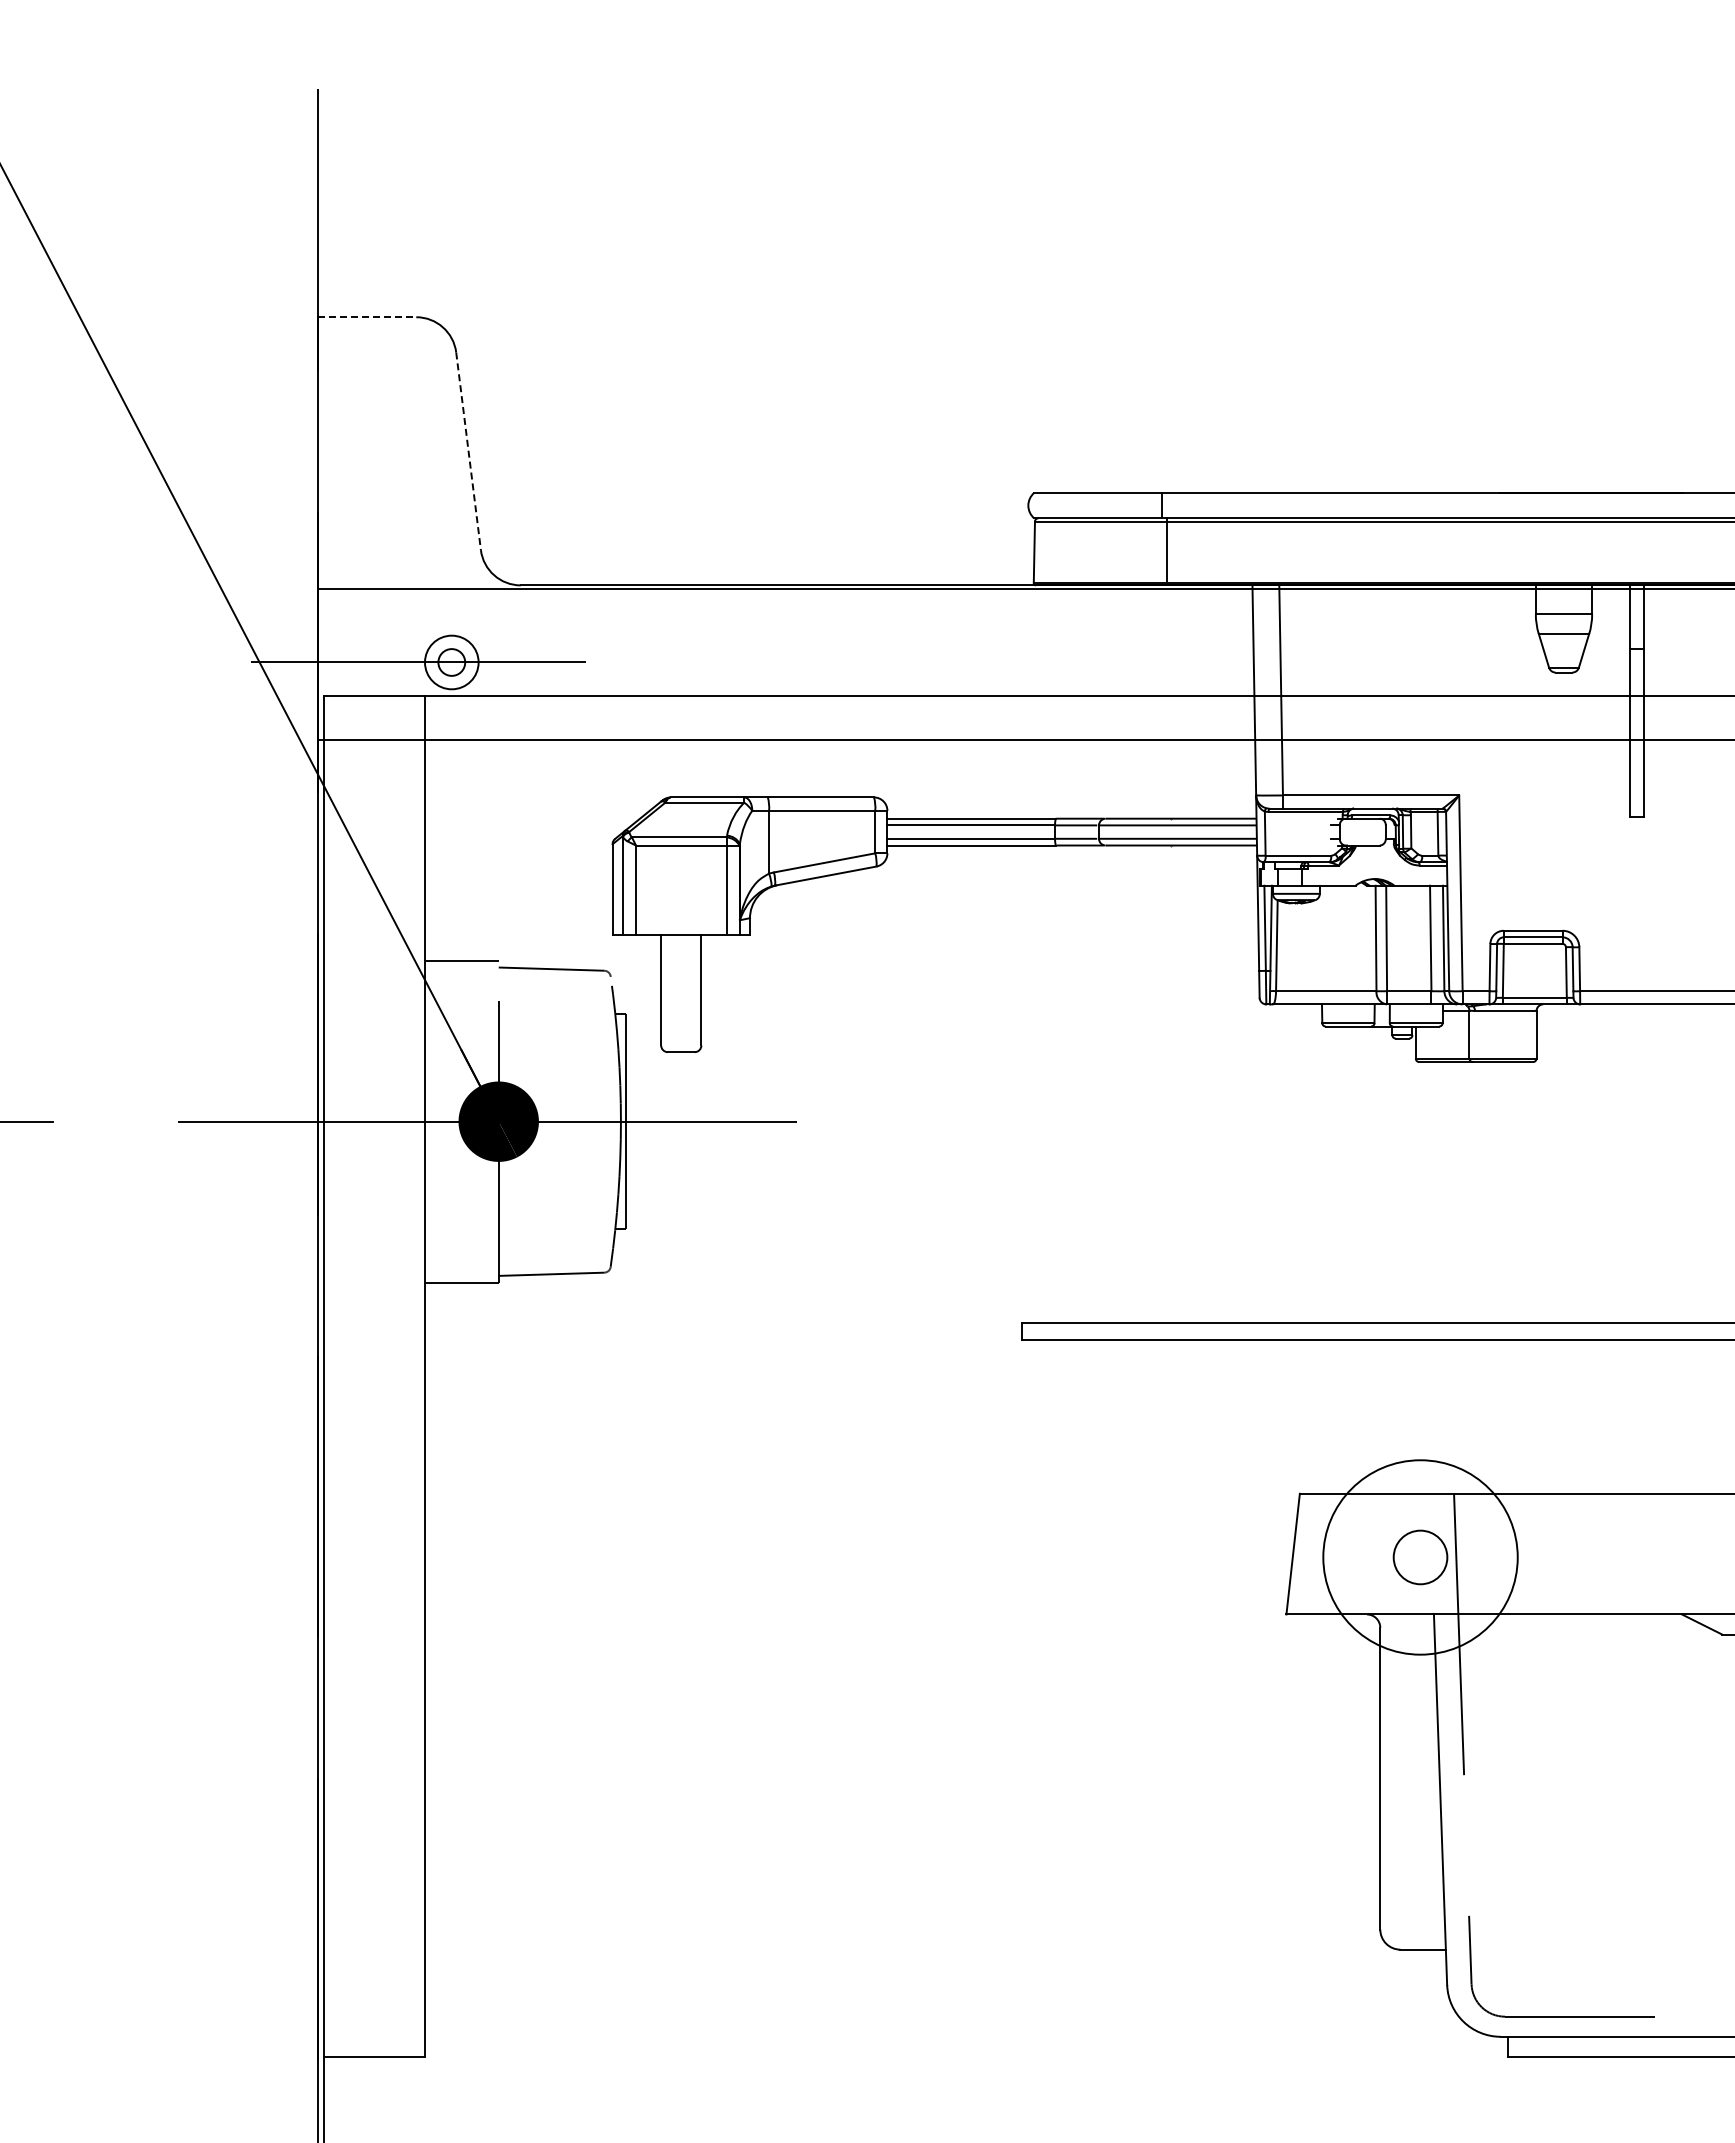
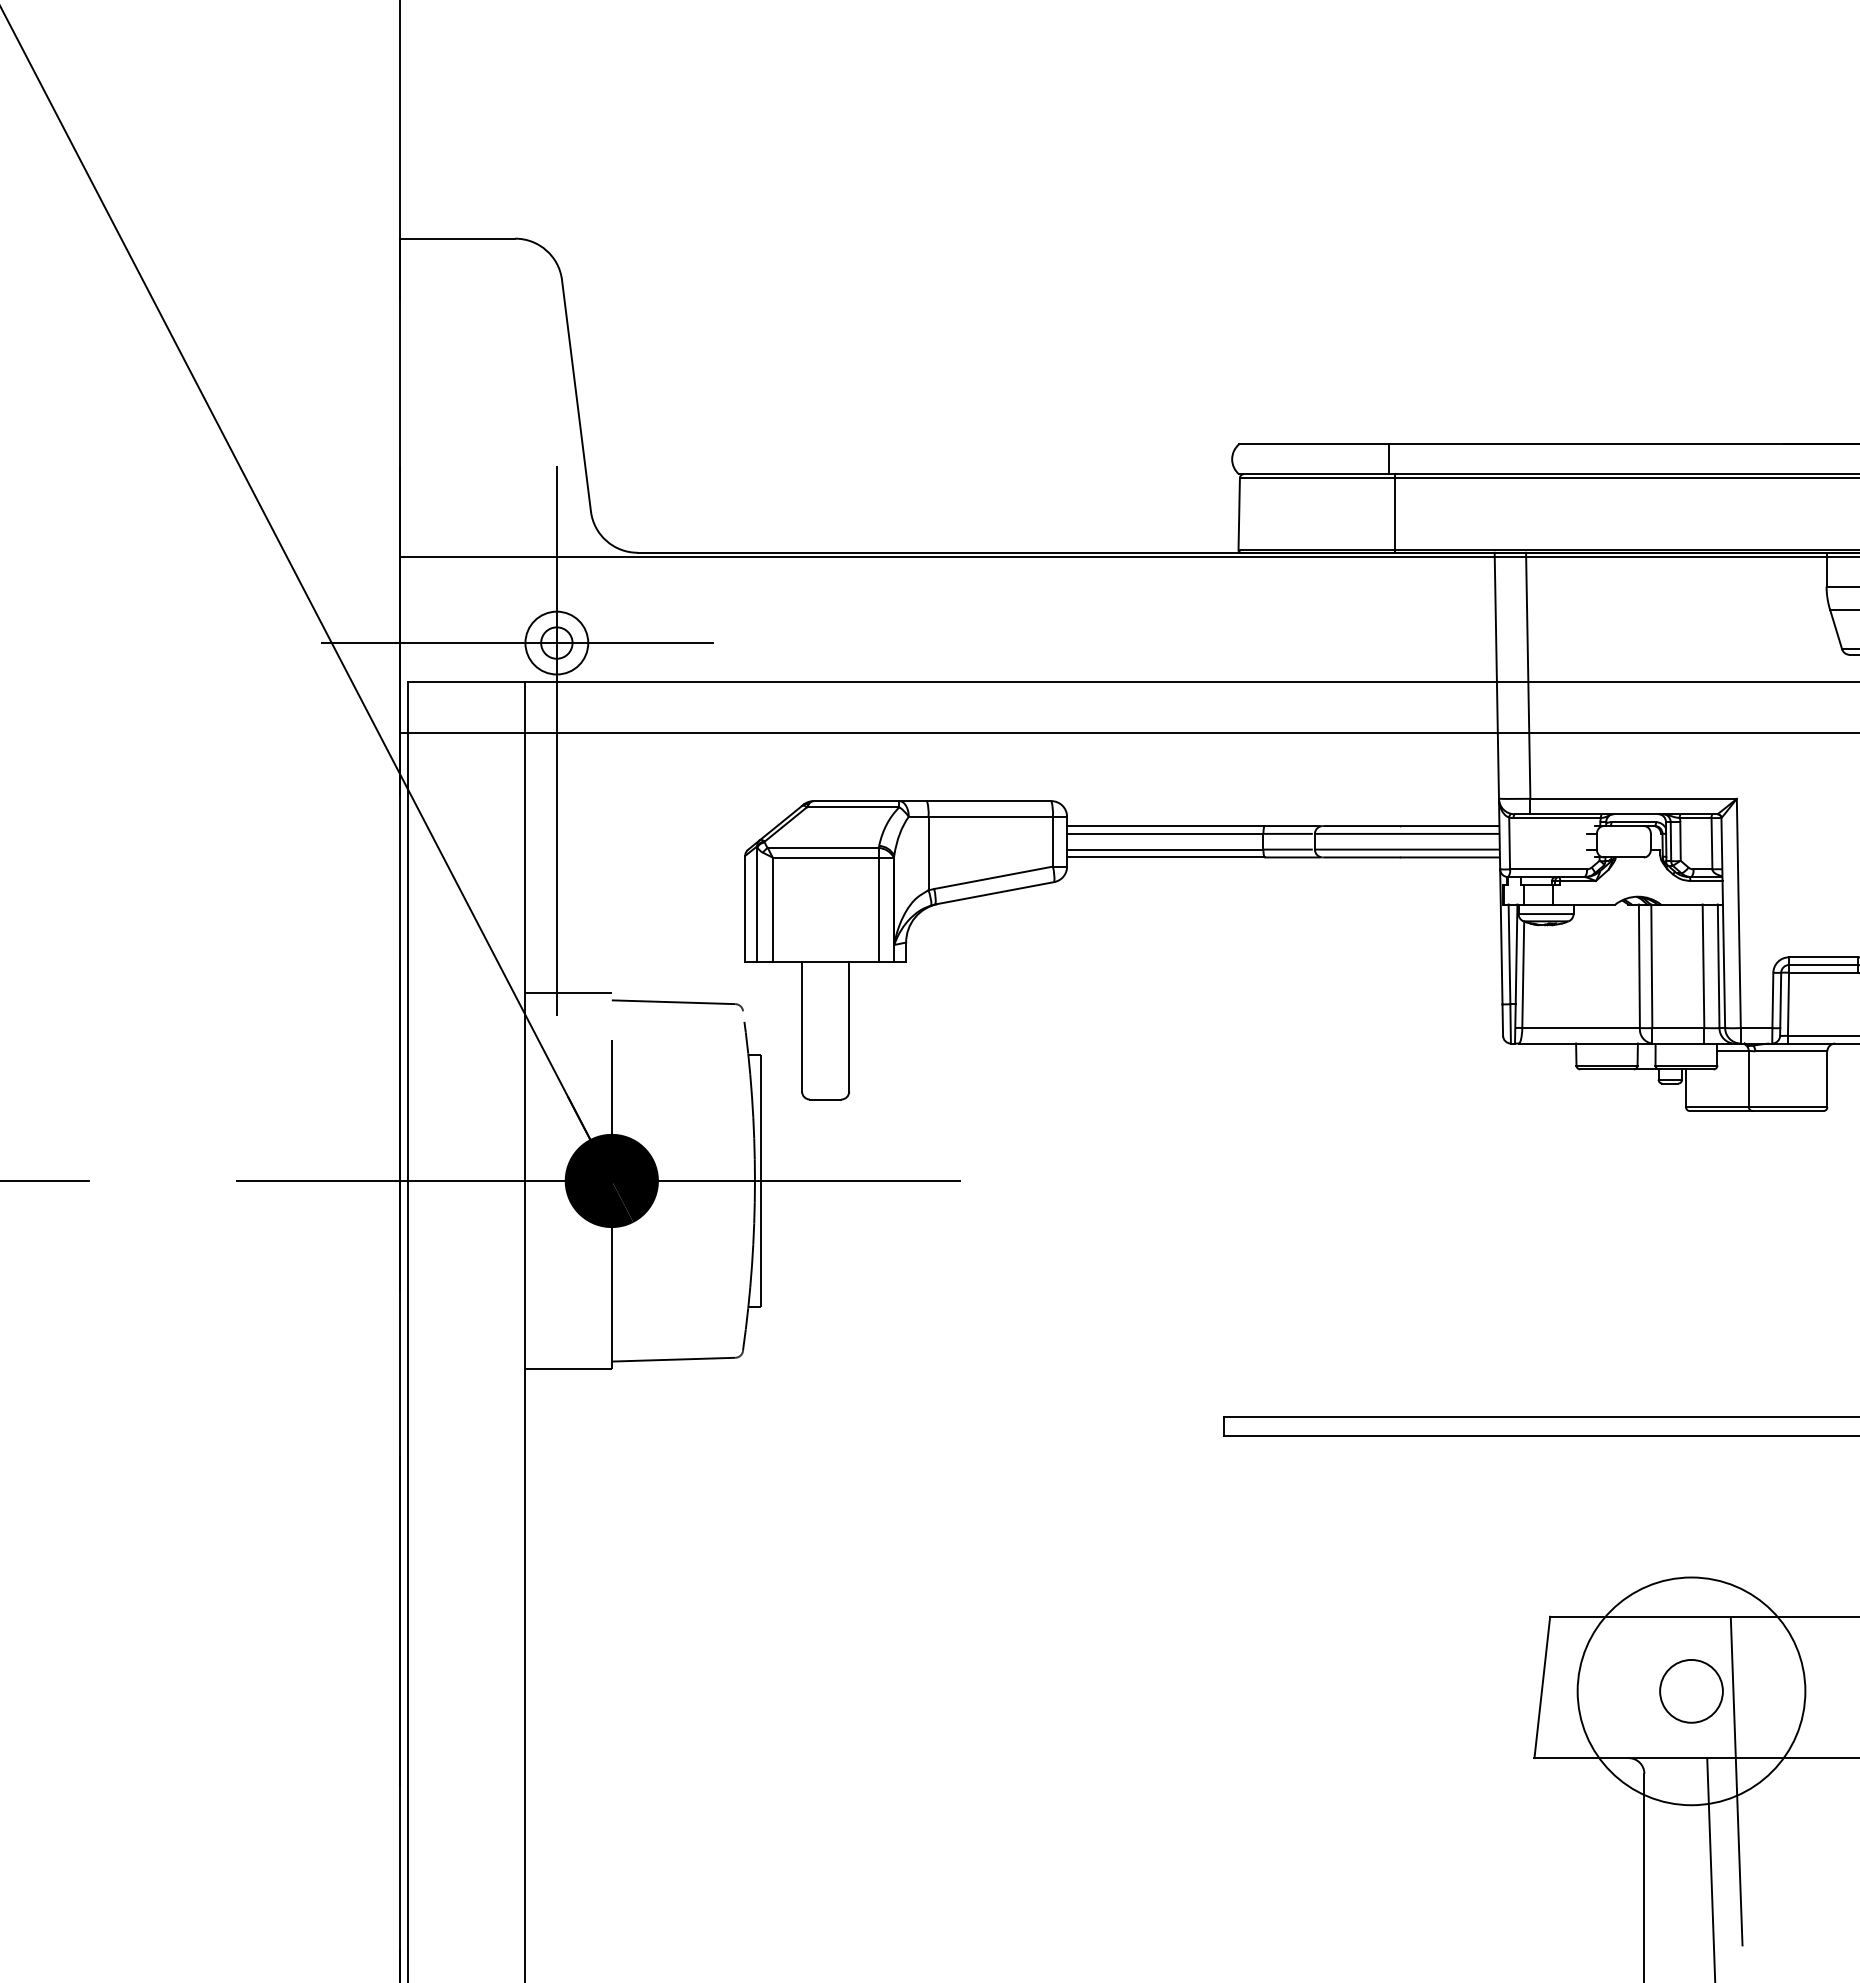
line: (367, 317) -> (458, 238), dashed -> solid
line: (468, 451) -> (576, 395), dashed -> solid
line: (451, 745) -> (556, 740), added

